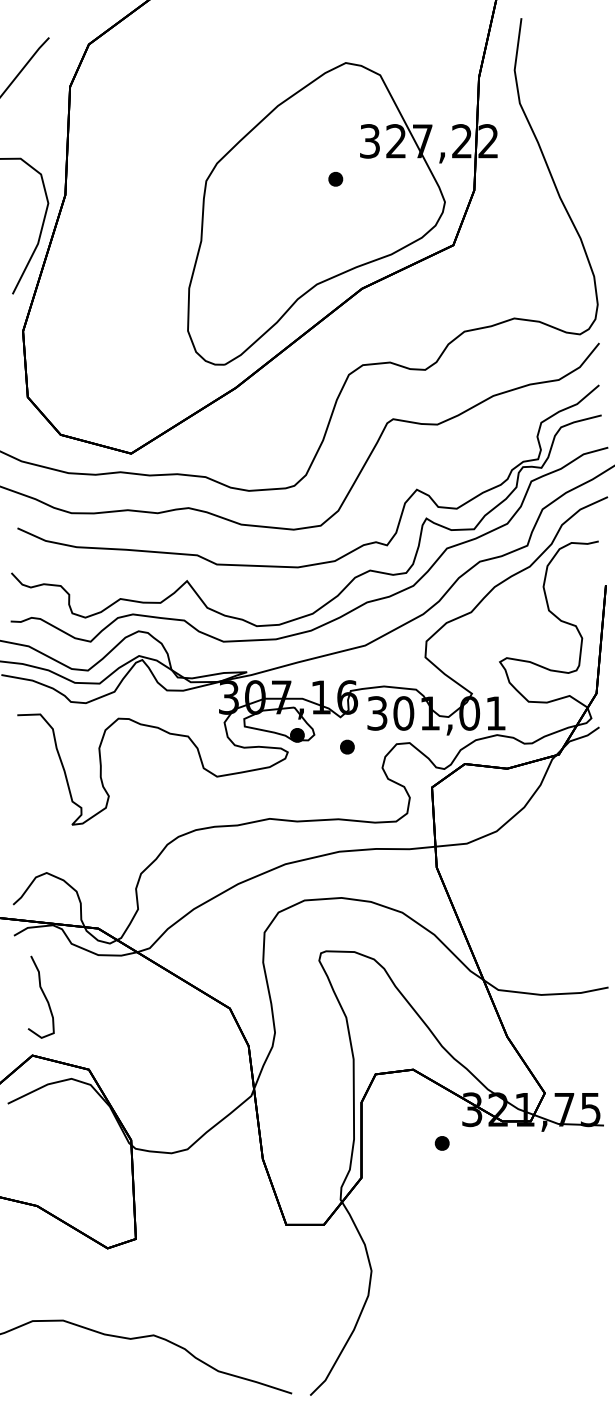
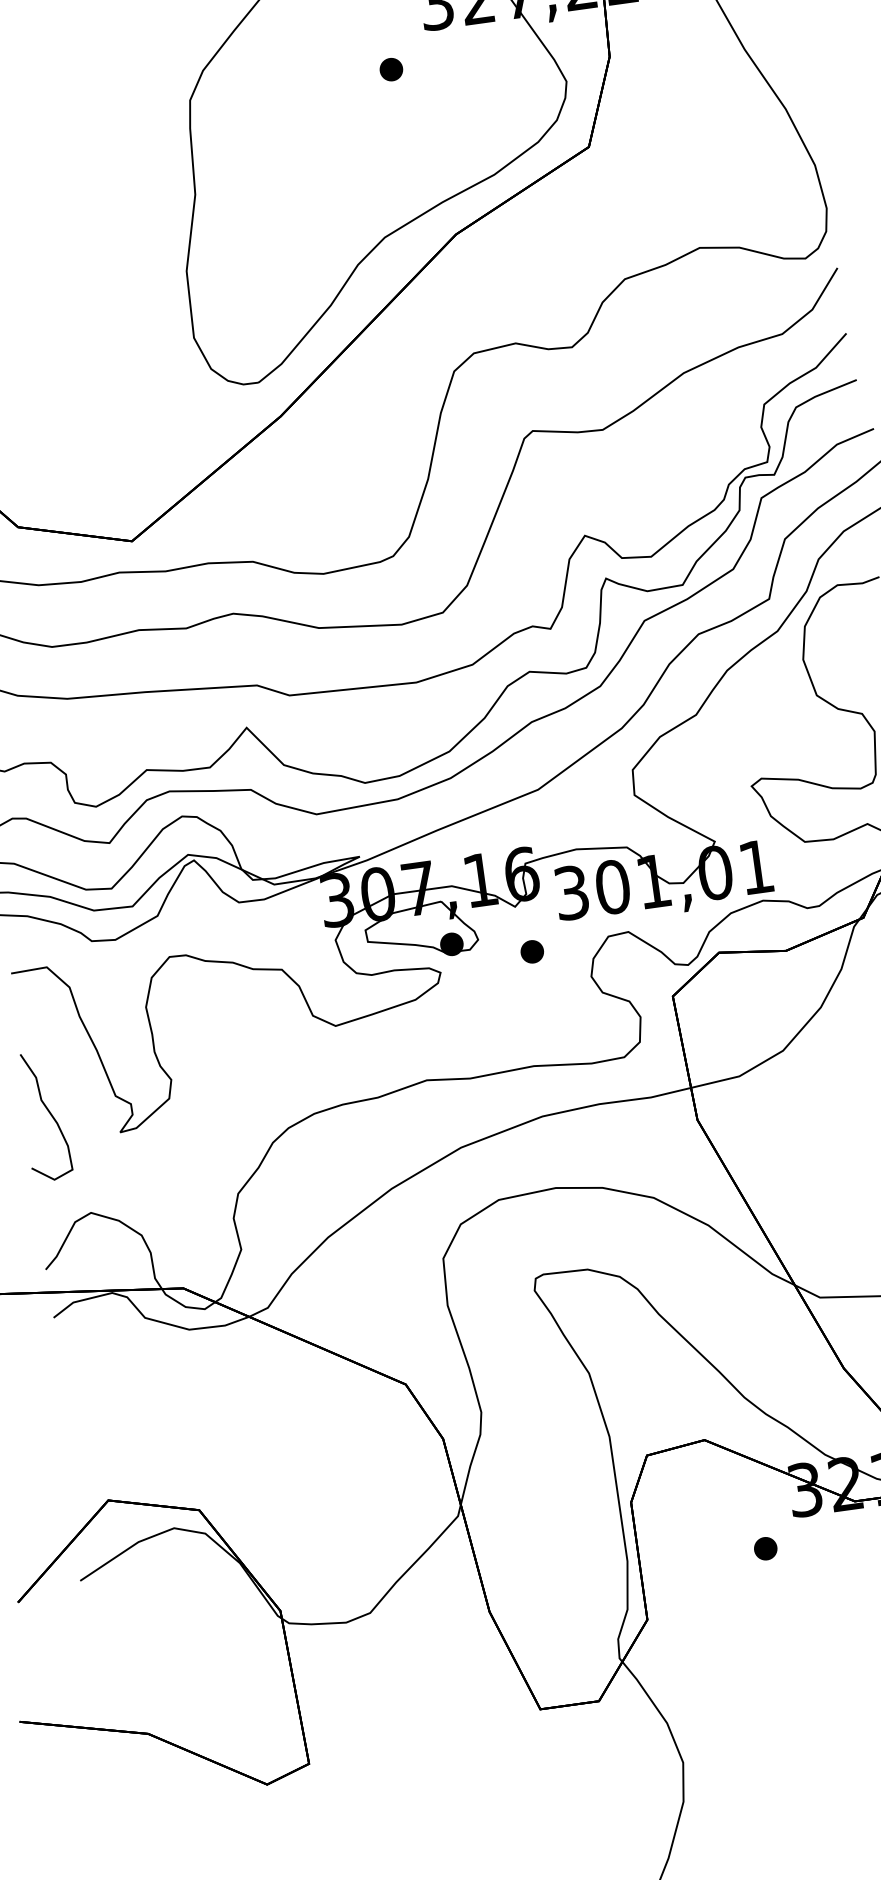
curve: (43, 995) -> (48, 1113), moved

